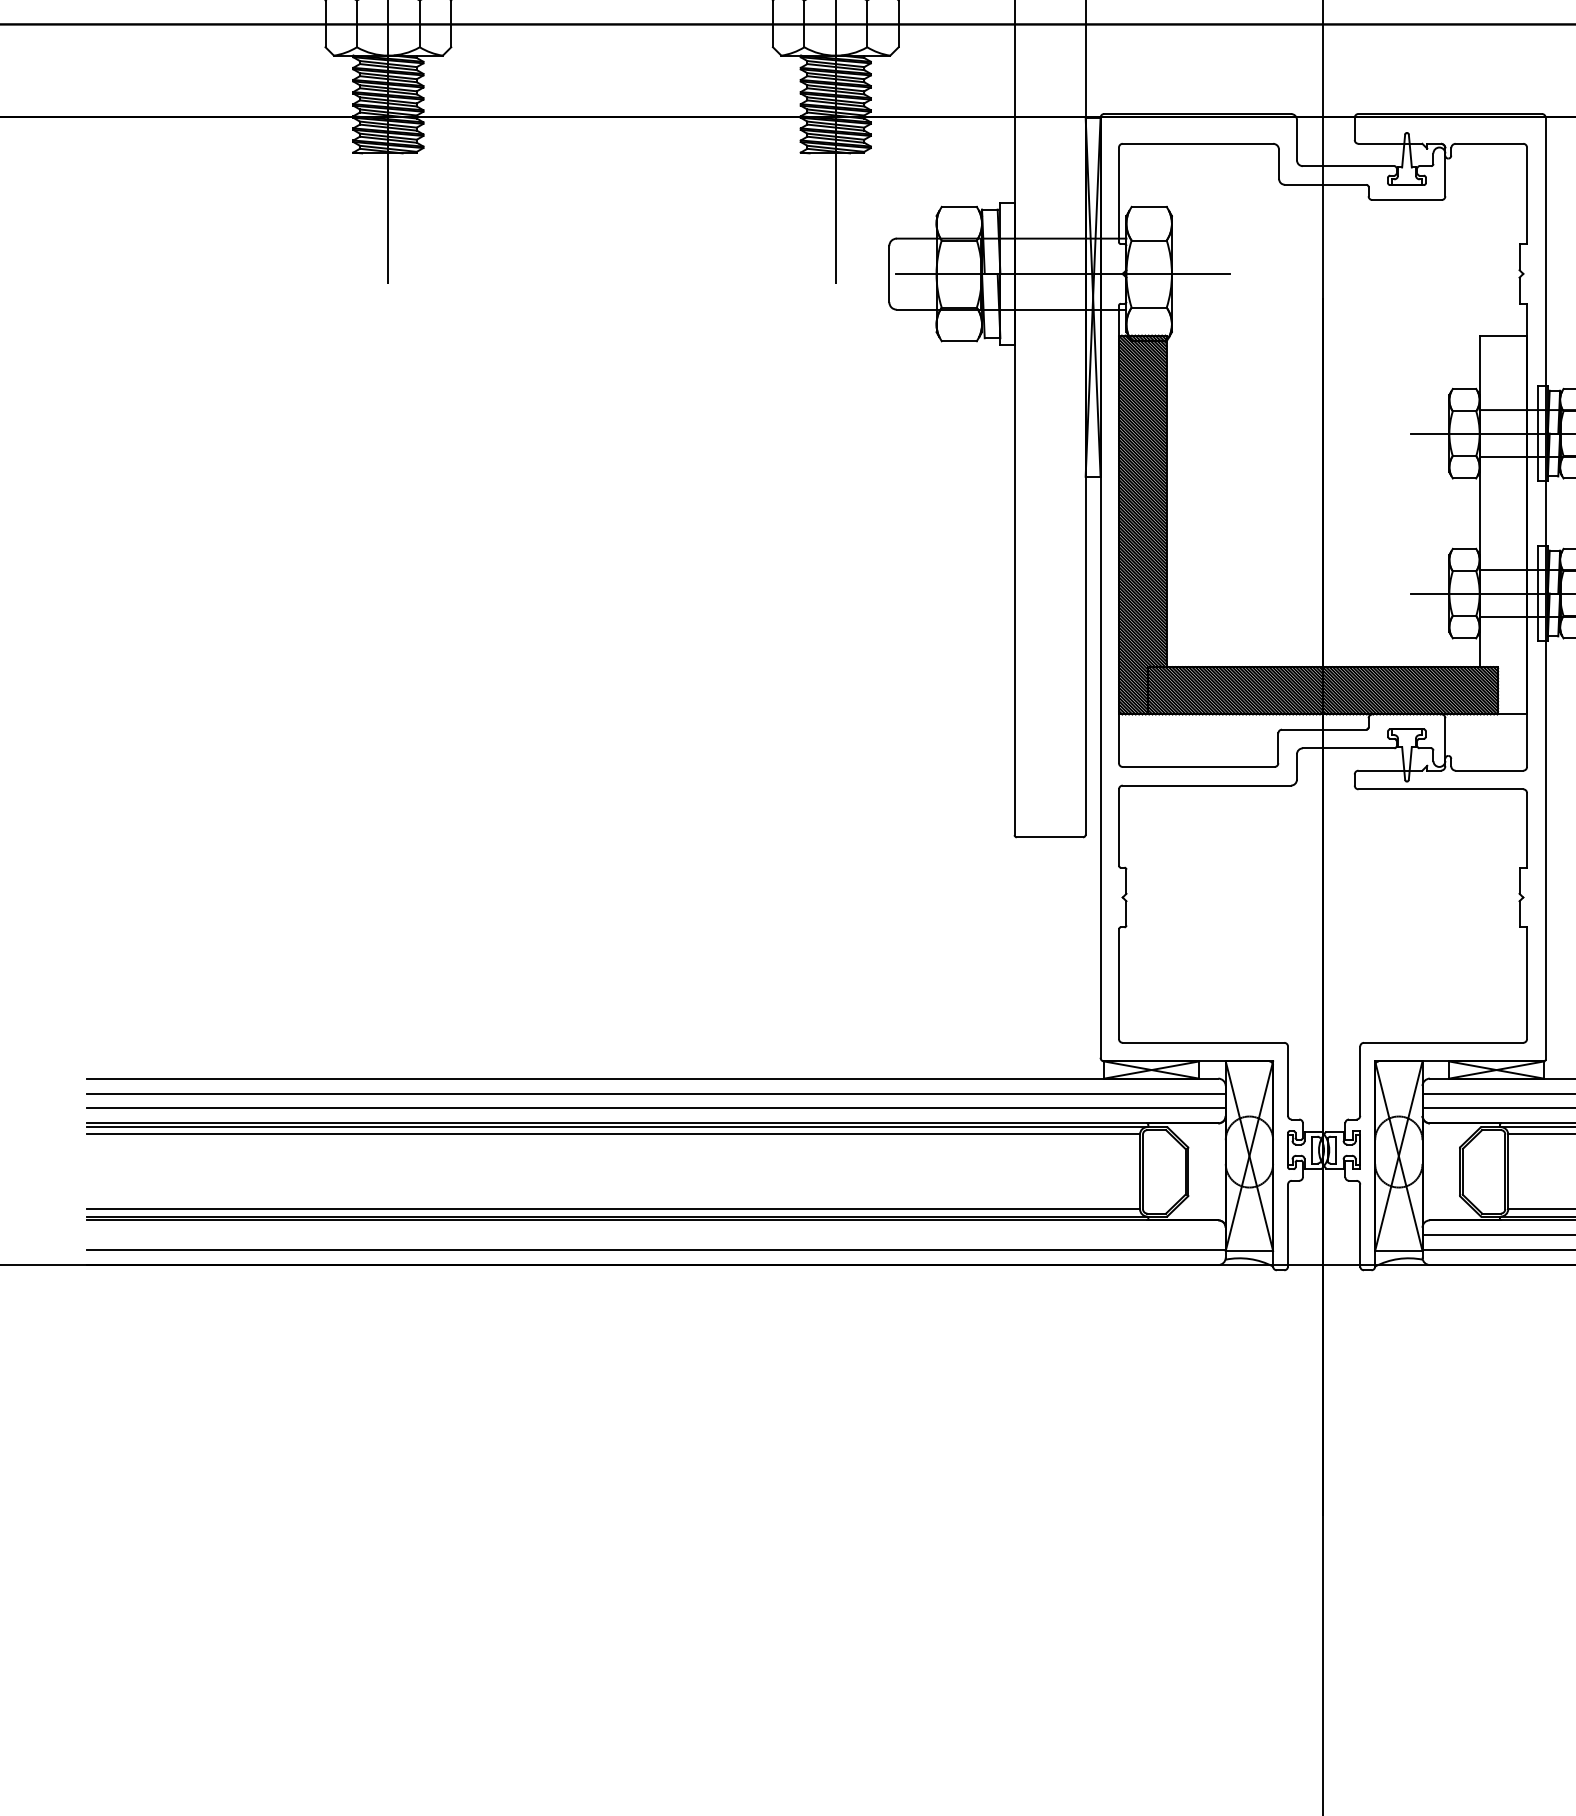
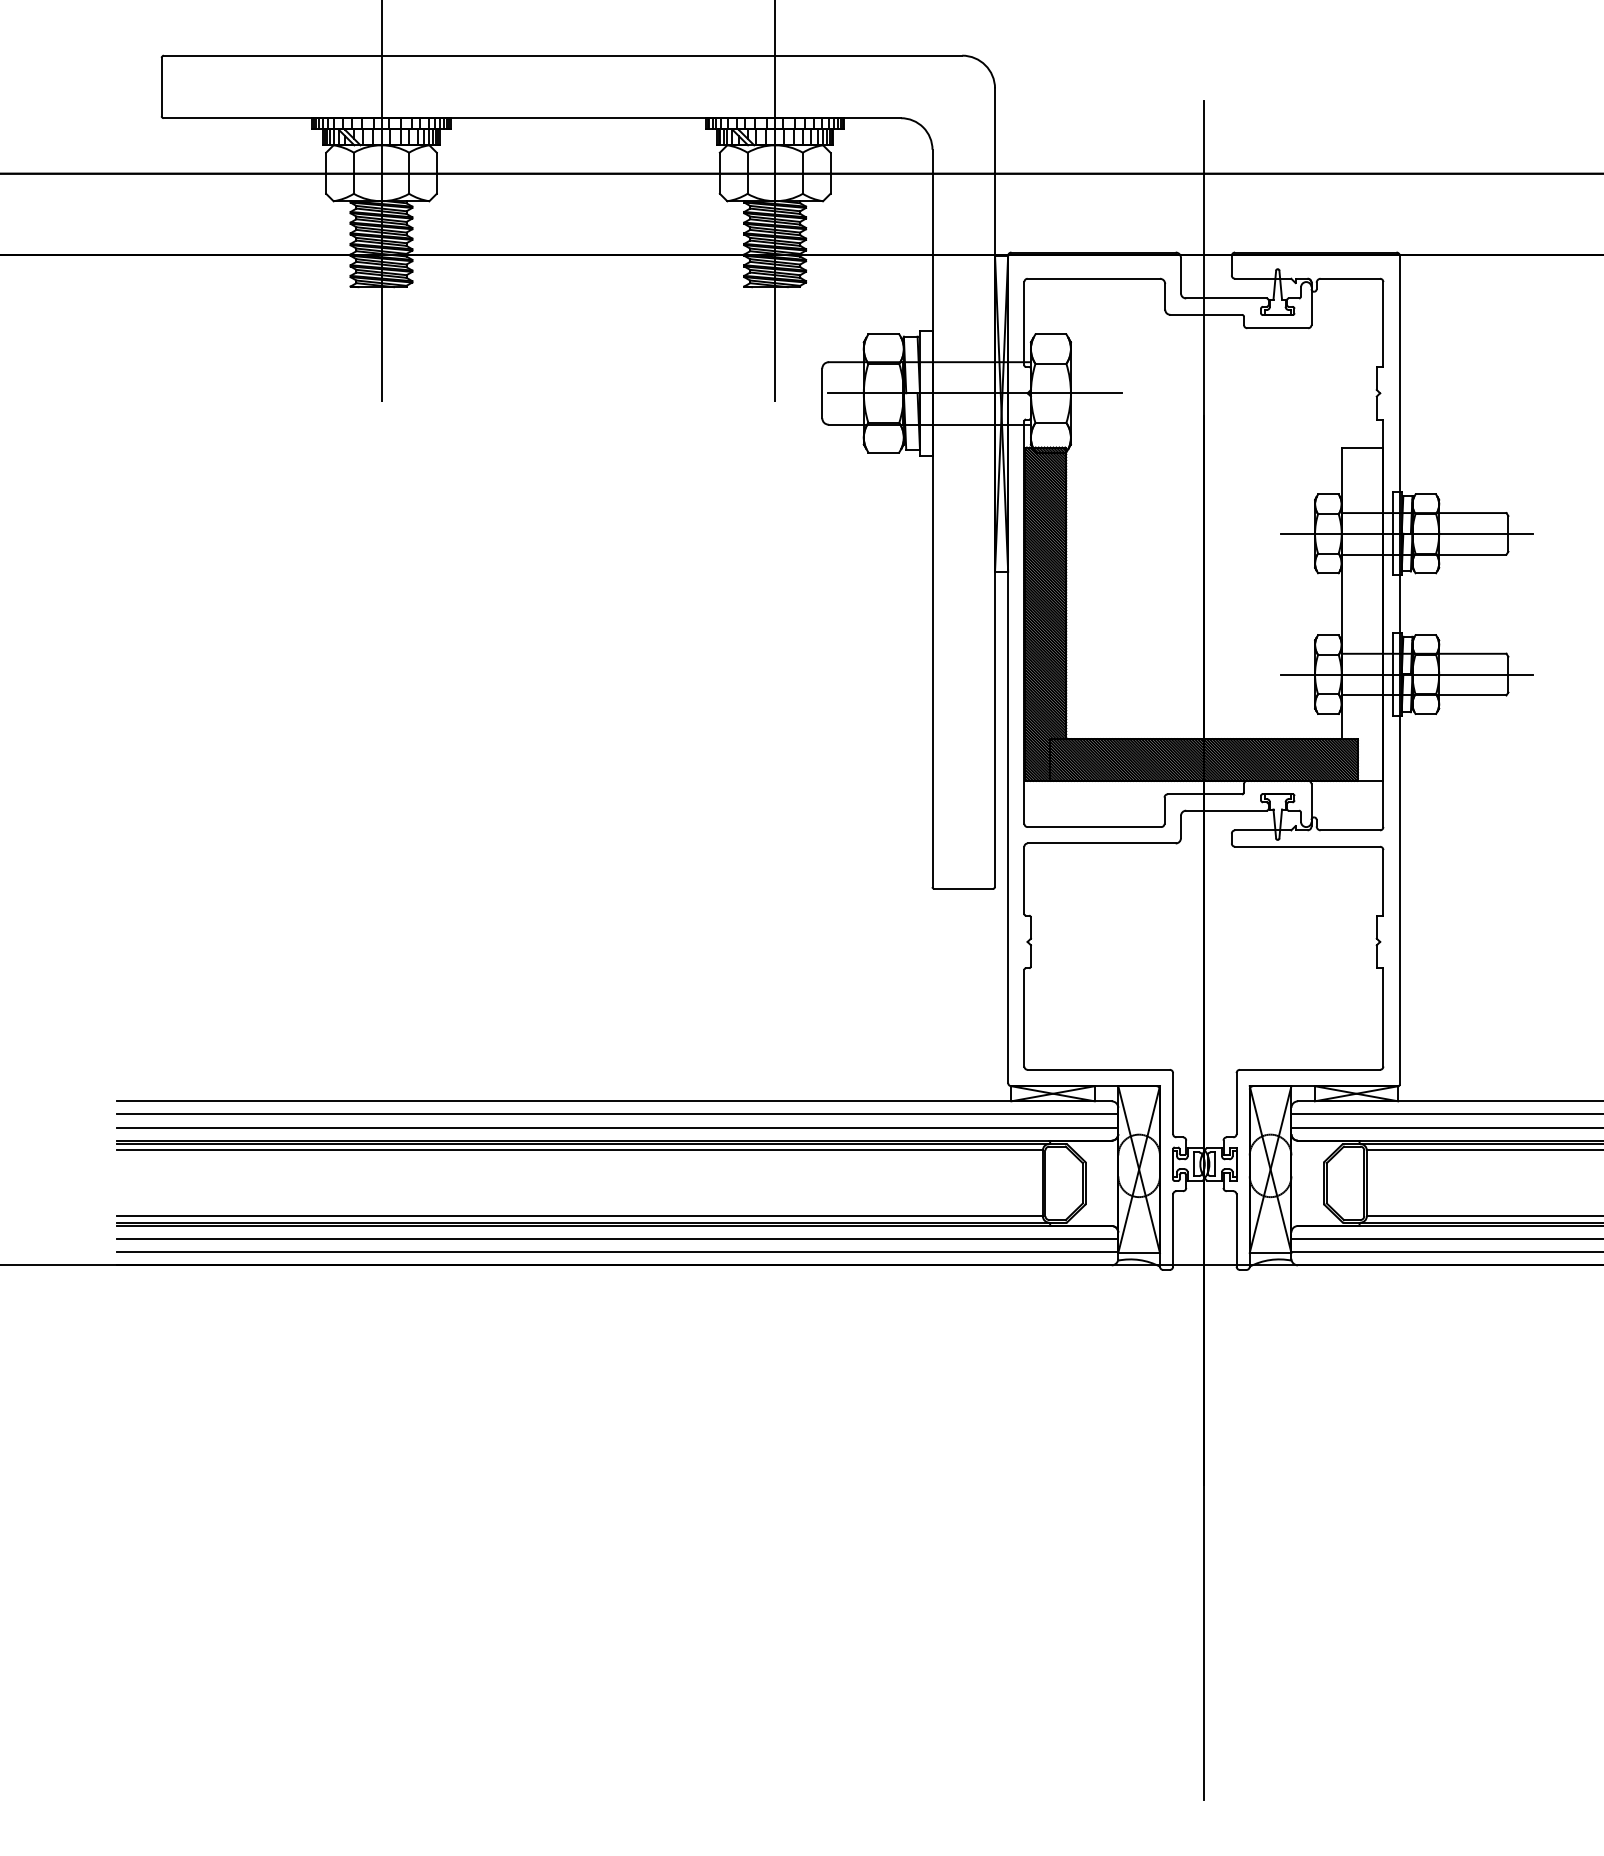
line: (656, 1235) -> (617, 1239), added

